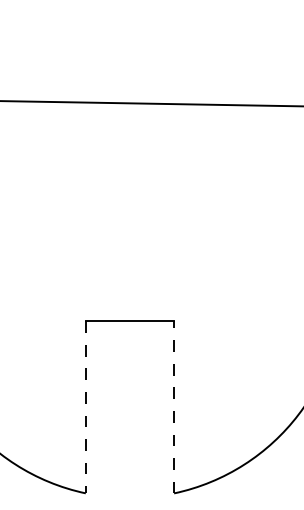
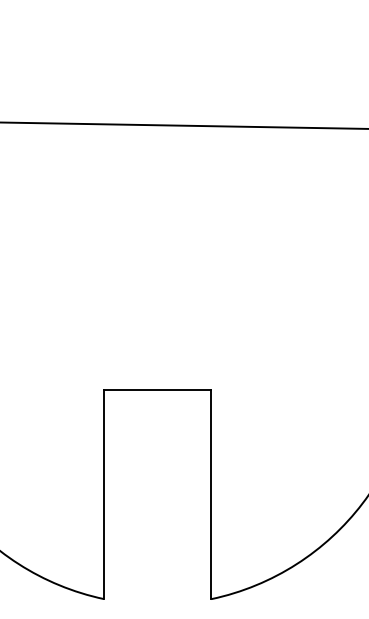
line: (86, 407) -> (104, 494), dashed -> solid
line: (174, 407) -> (211, 494), dashed -> solid

